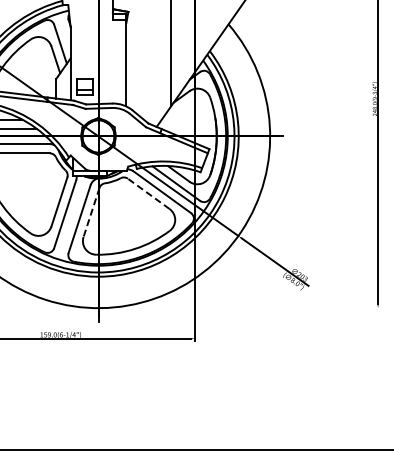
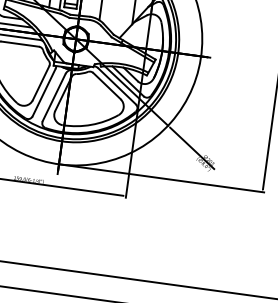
line: (148, 193) -> (106, 85), dashed -> solid
line: (91, 212) -> (63, 93), dashed -> solid
line: (239, 308) -> (161, 178), added

